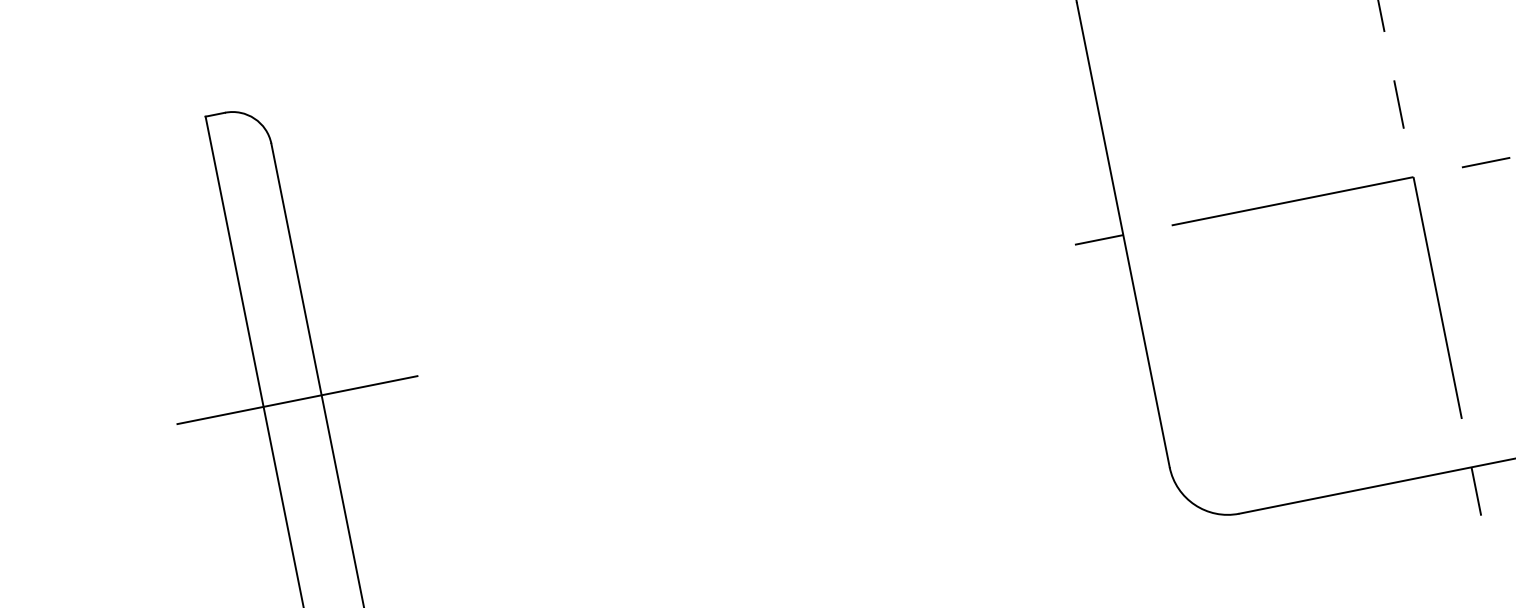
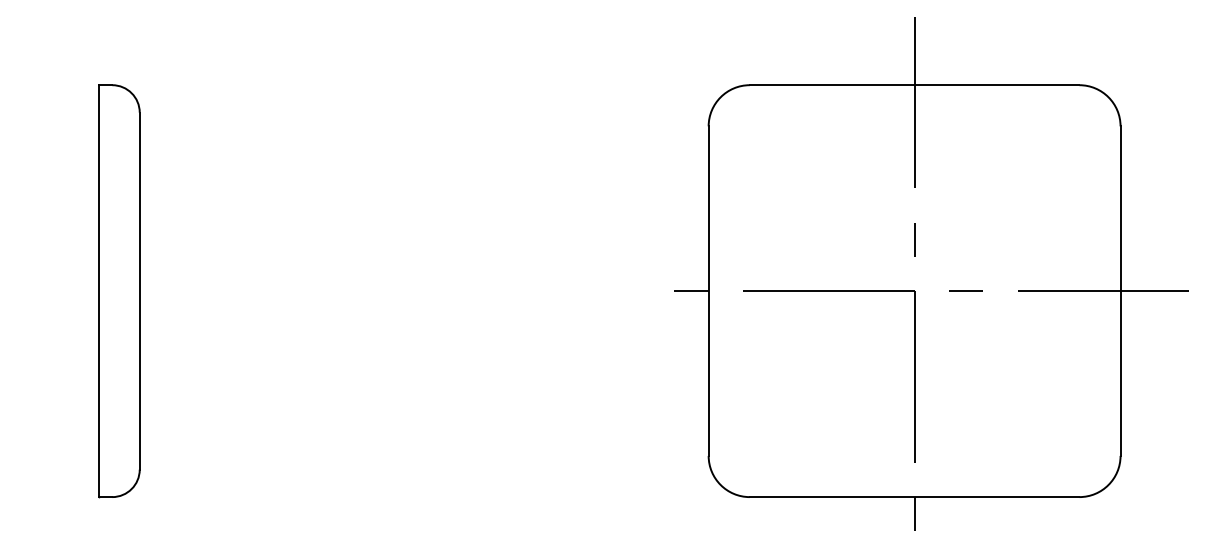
line: (291, 401) -> (118, 291), removed

